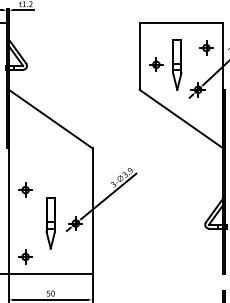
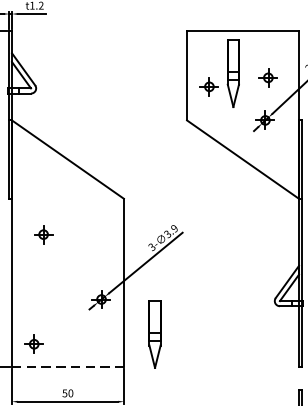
part: (206, 47) -> (268, 77), moved
part: (177, 64) -> (233, 73), moved
part: (25, 189) -> (43, 233), moved
part: (50, 223) -> (154, 334), moved
line: (50, 273) -> (67, 366), solid -> dashed

